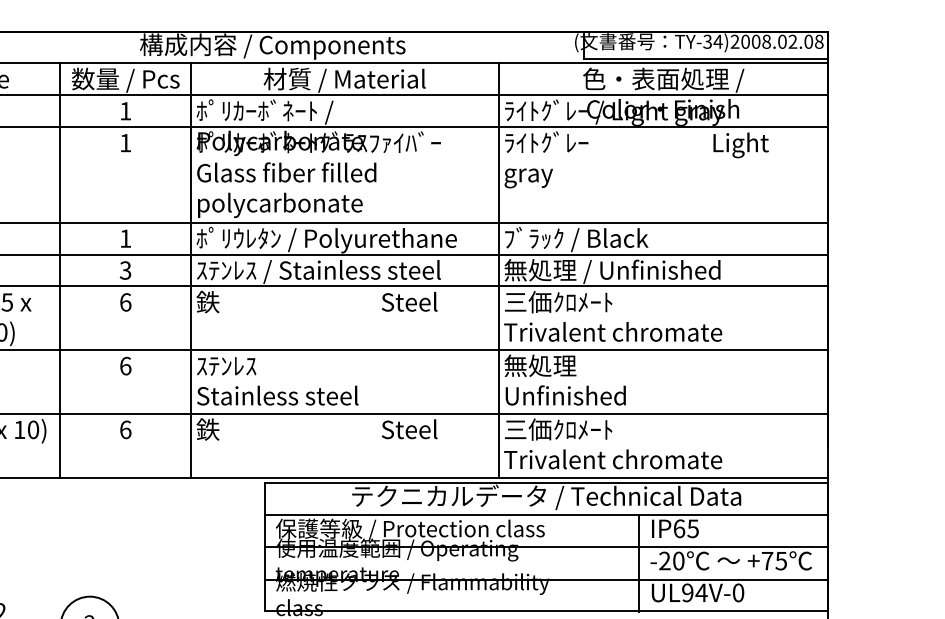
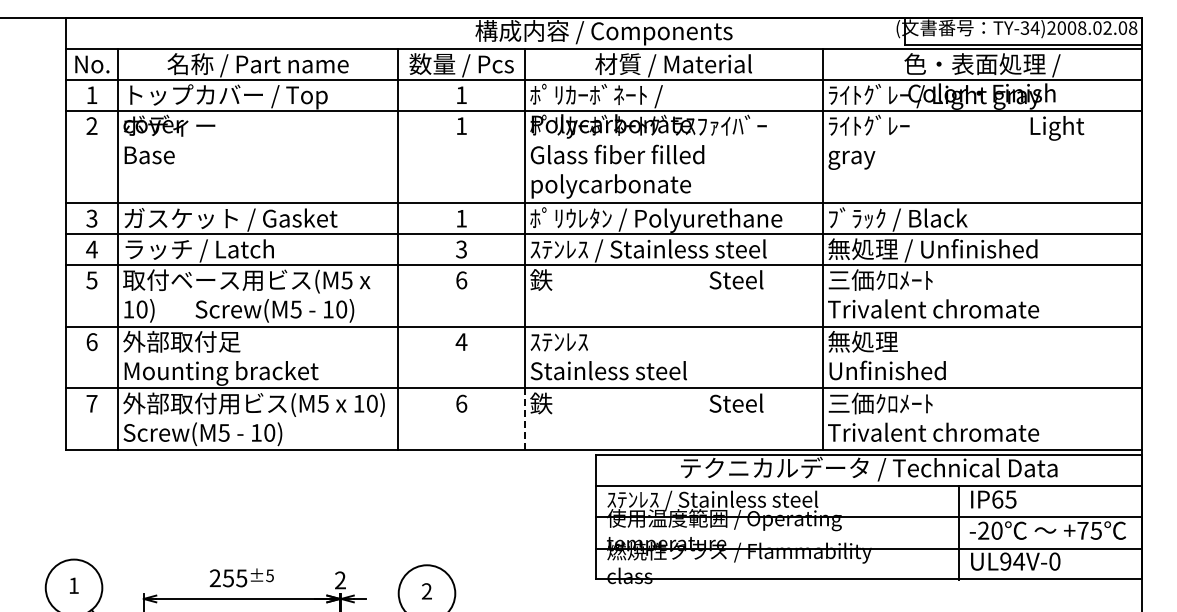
text: (125, 366) -> (461, 342), 6 -> 4
line: (190, 446) -> (524, 419), solid -> dashed
text: (410, 529) -> (737, 500), 保護等級 / Protection class -> ｽﾃﾝﾚｽ / Stainless steel

